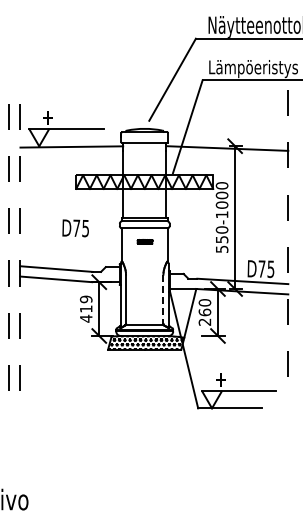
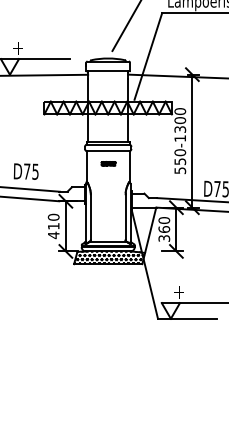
text: (221, 204) -> (179, 128), 550-1000 -> 550-1300
text: (75, 228) -> (26, 171), moved
text: (86, 299) -> (53, 217), 419 -> 410
line: (163, 299) -> (125, 217), dashed -> solid
text: (205, 321) -> (164, 237), 260 -> 360

